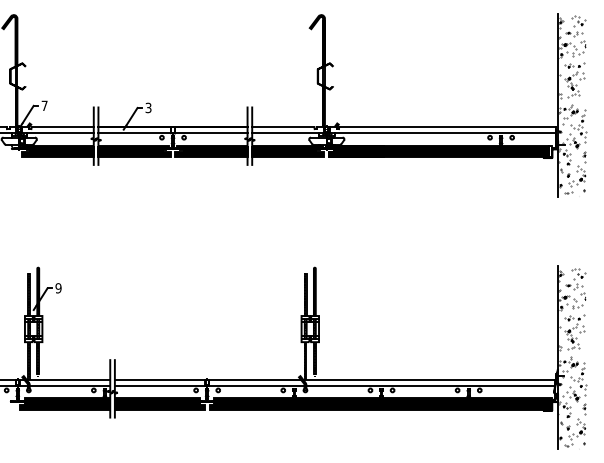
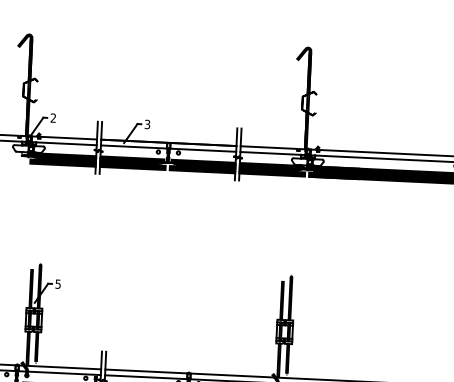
text: (44, 105) -> (53, 117), 7 -> 2
text: (58, 288) -> (58, 284), 9 -> 5

